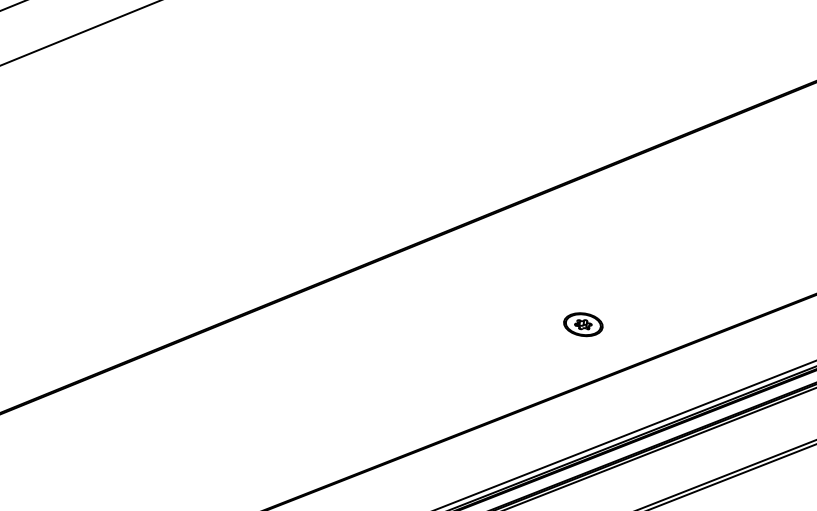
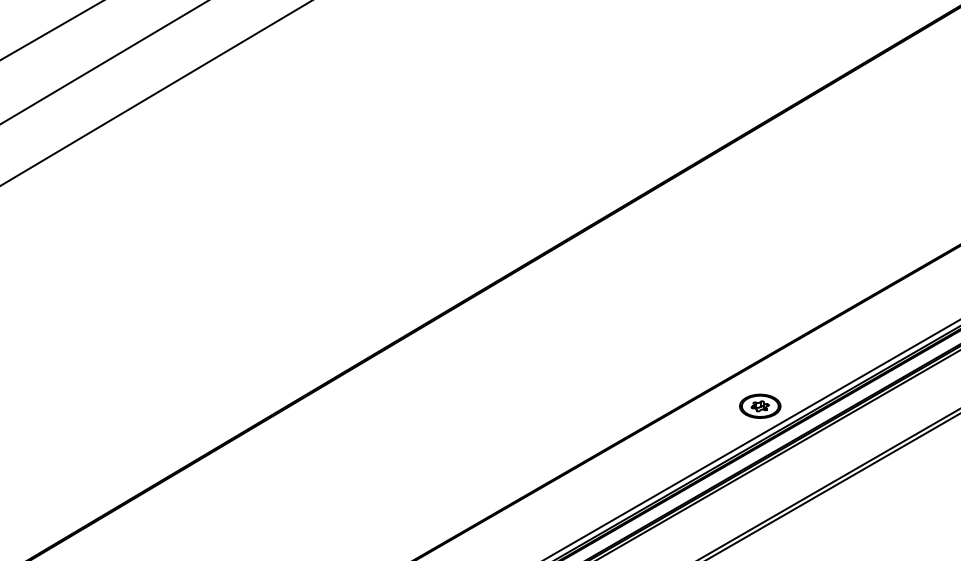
part: (583, 323) -> (760, 405), moved

